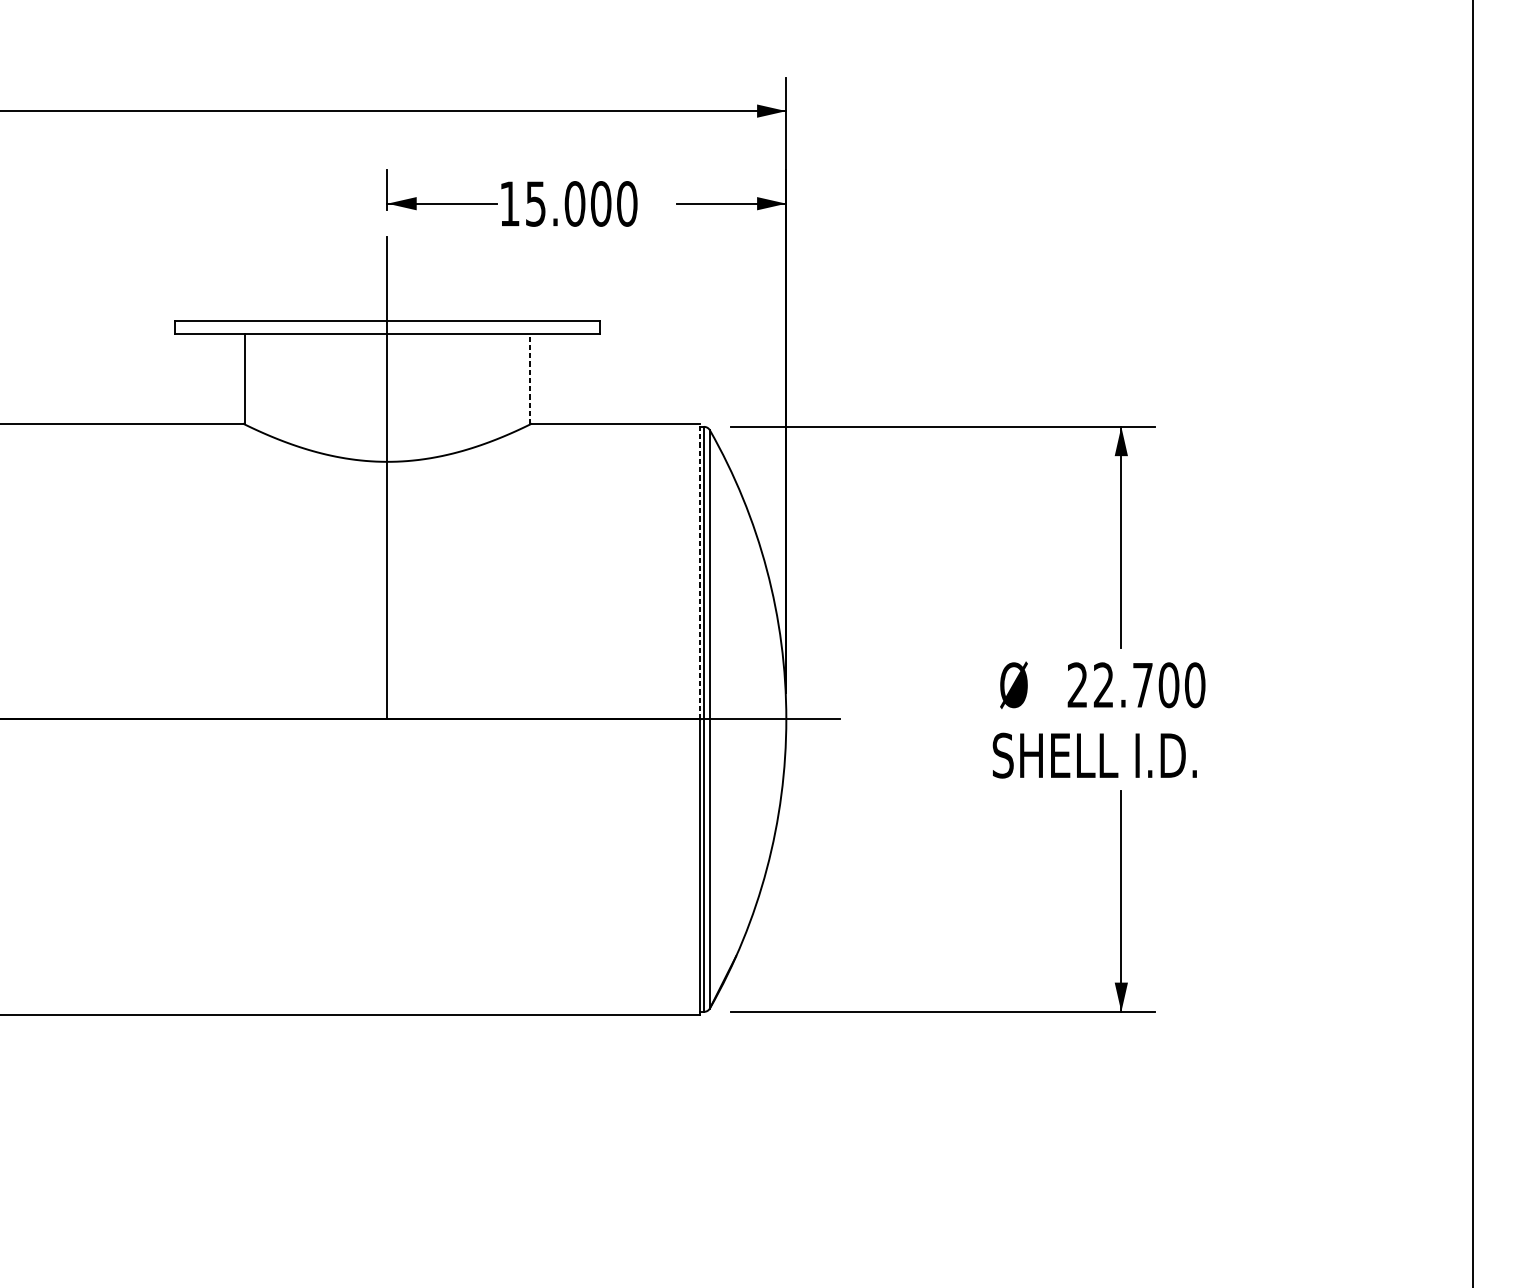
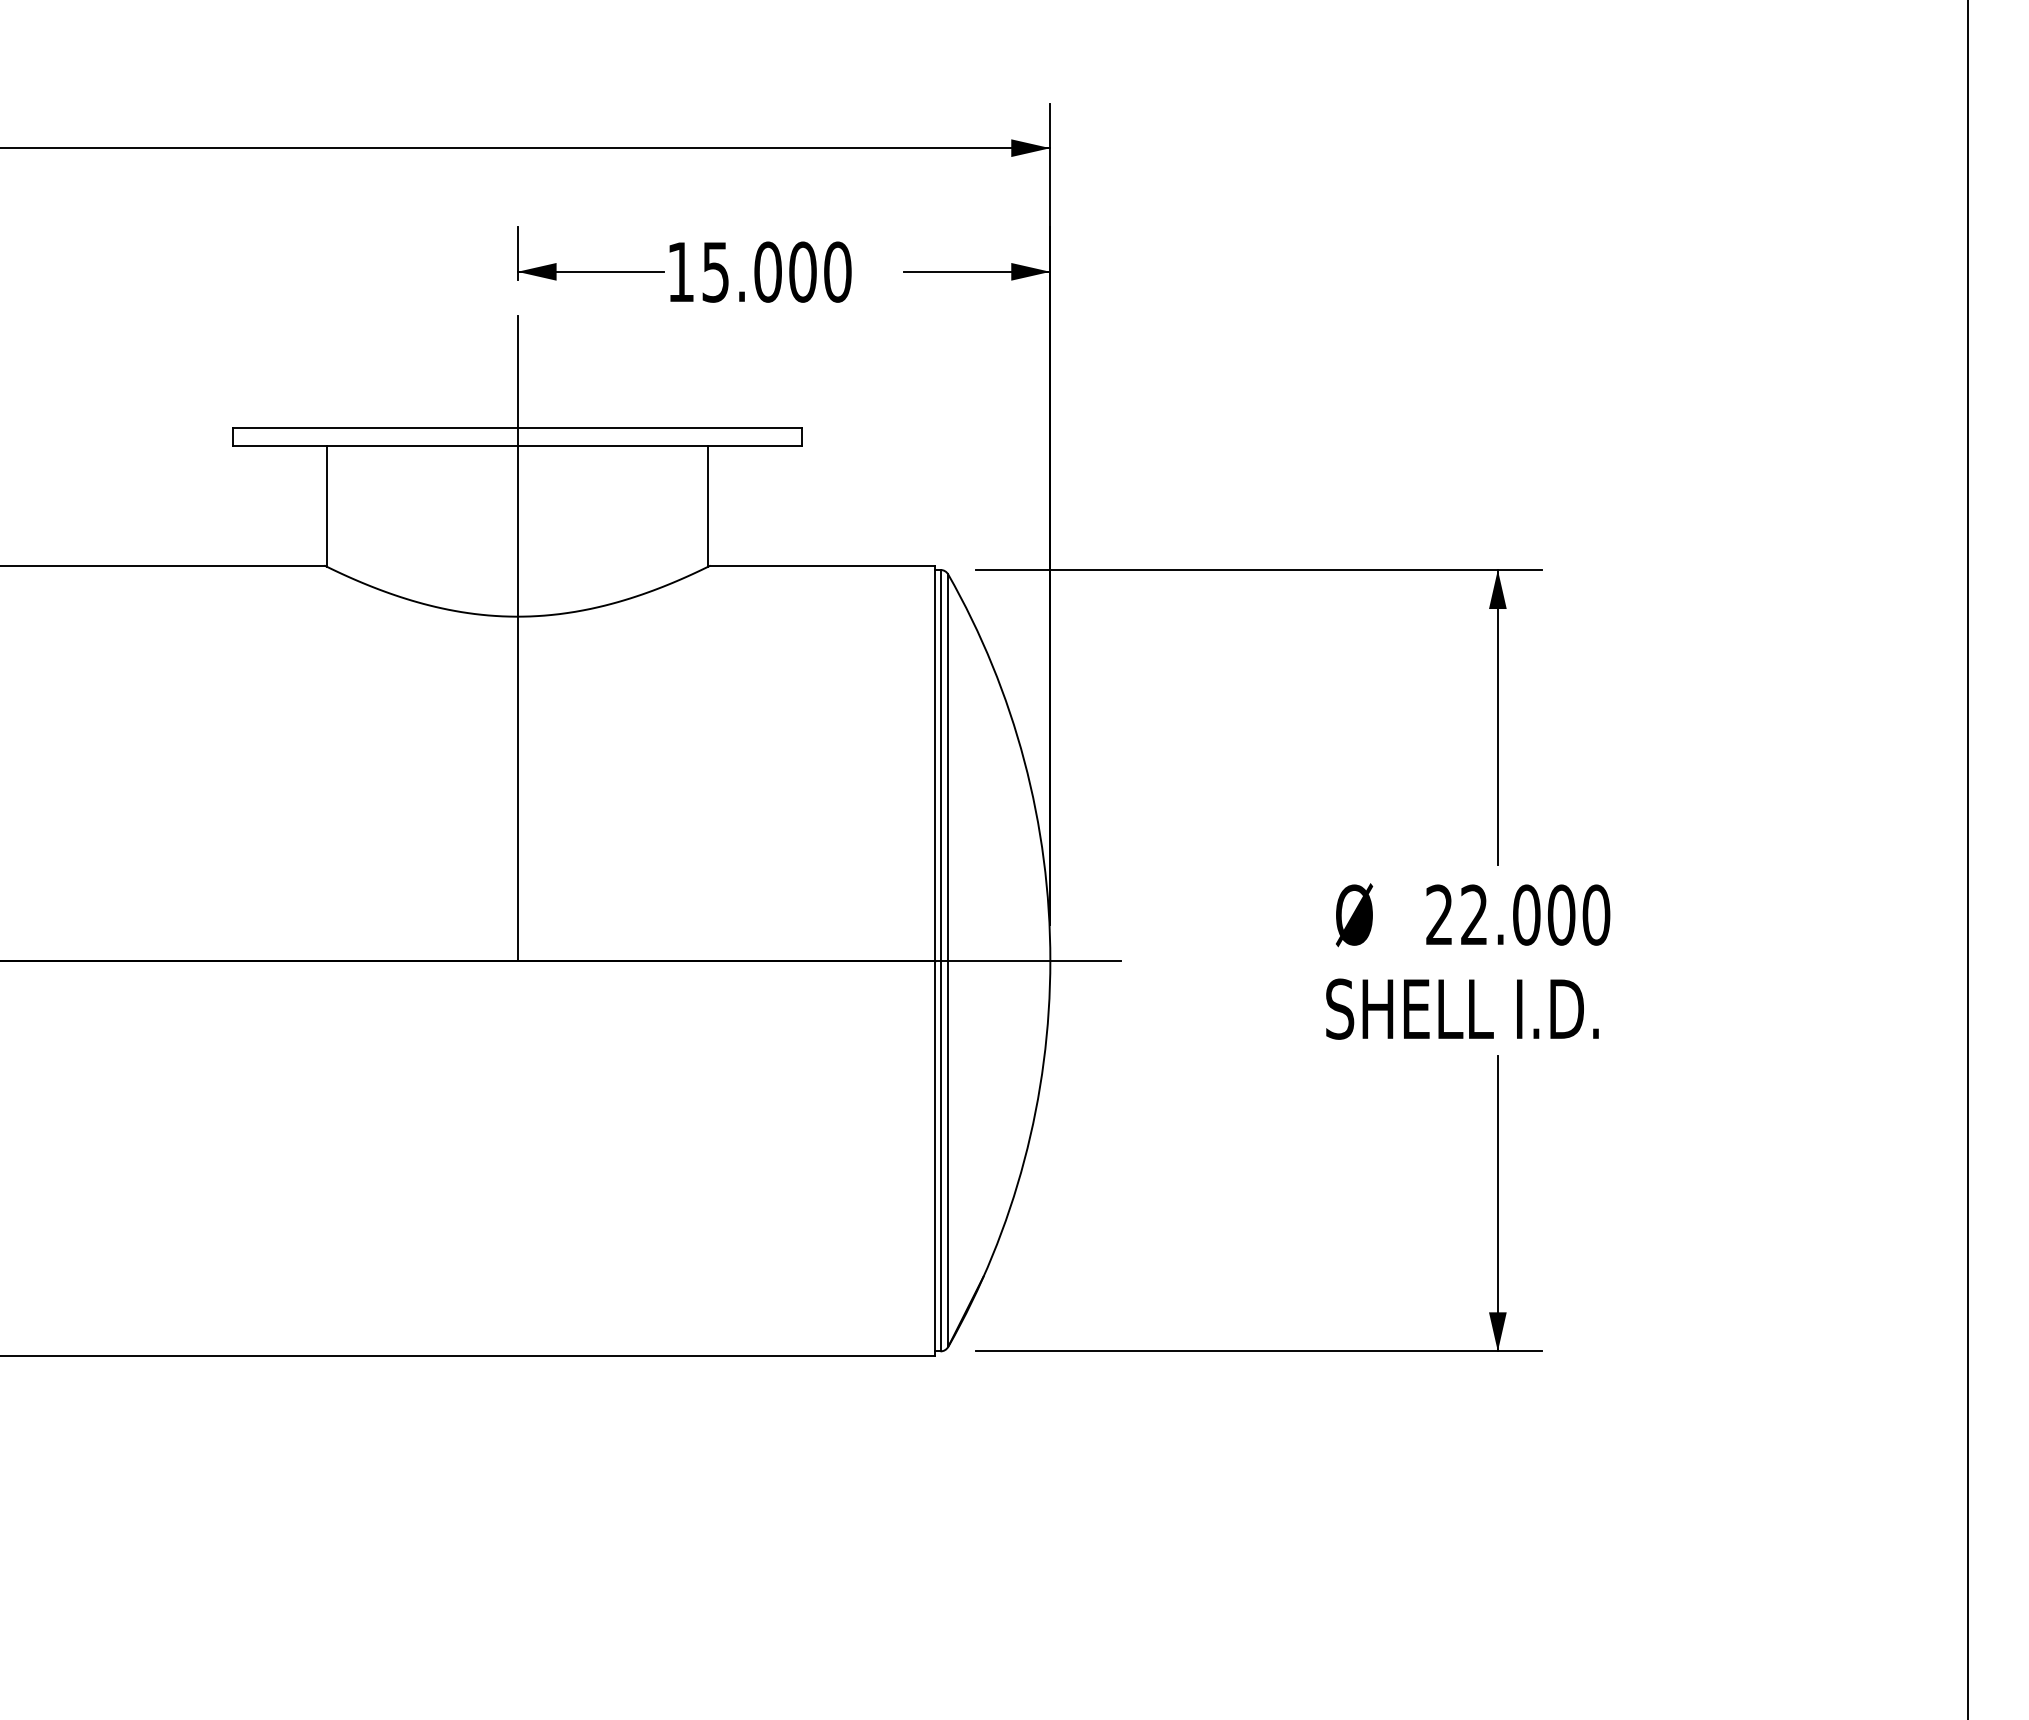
line: (530, 378) -> (708, 505), dashed -> solid
line: (699, 571) -> (934, 763), dashed -> solid
text: (1142, 684) -> (1526, 914), 22.700 -> 22.000

